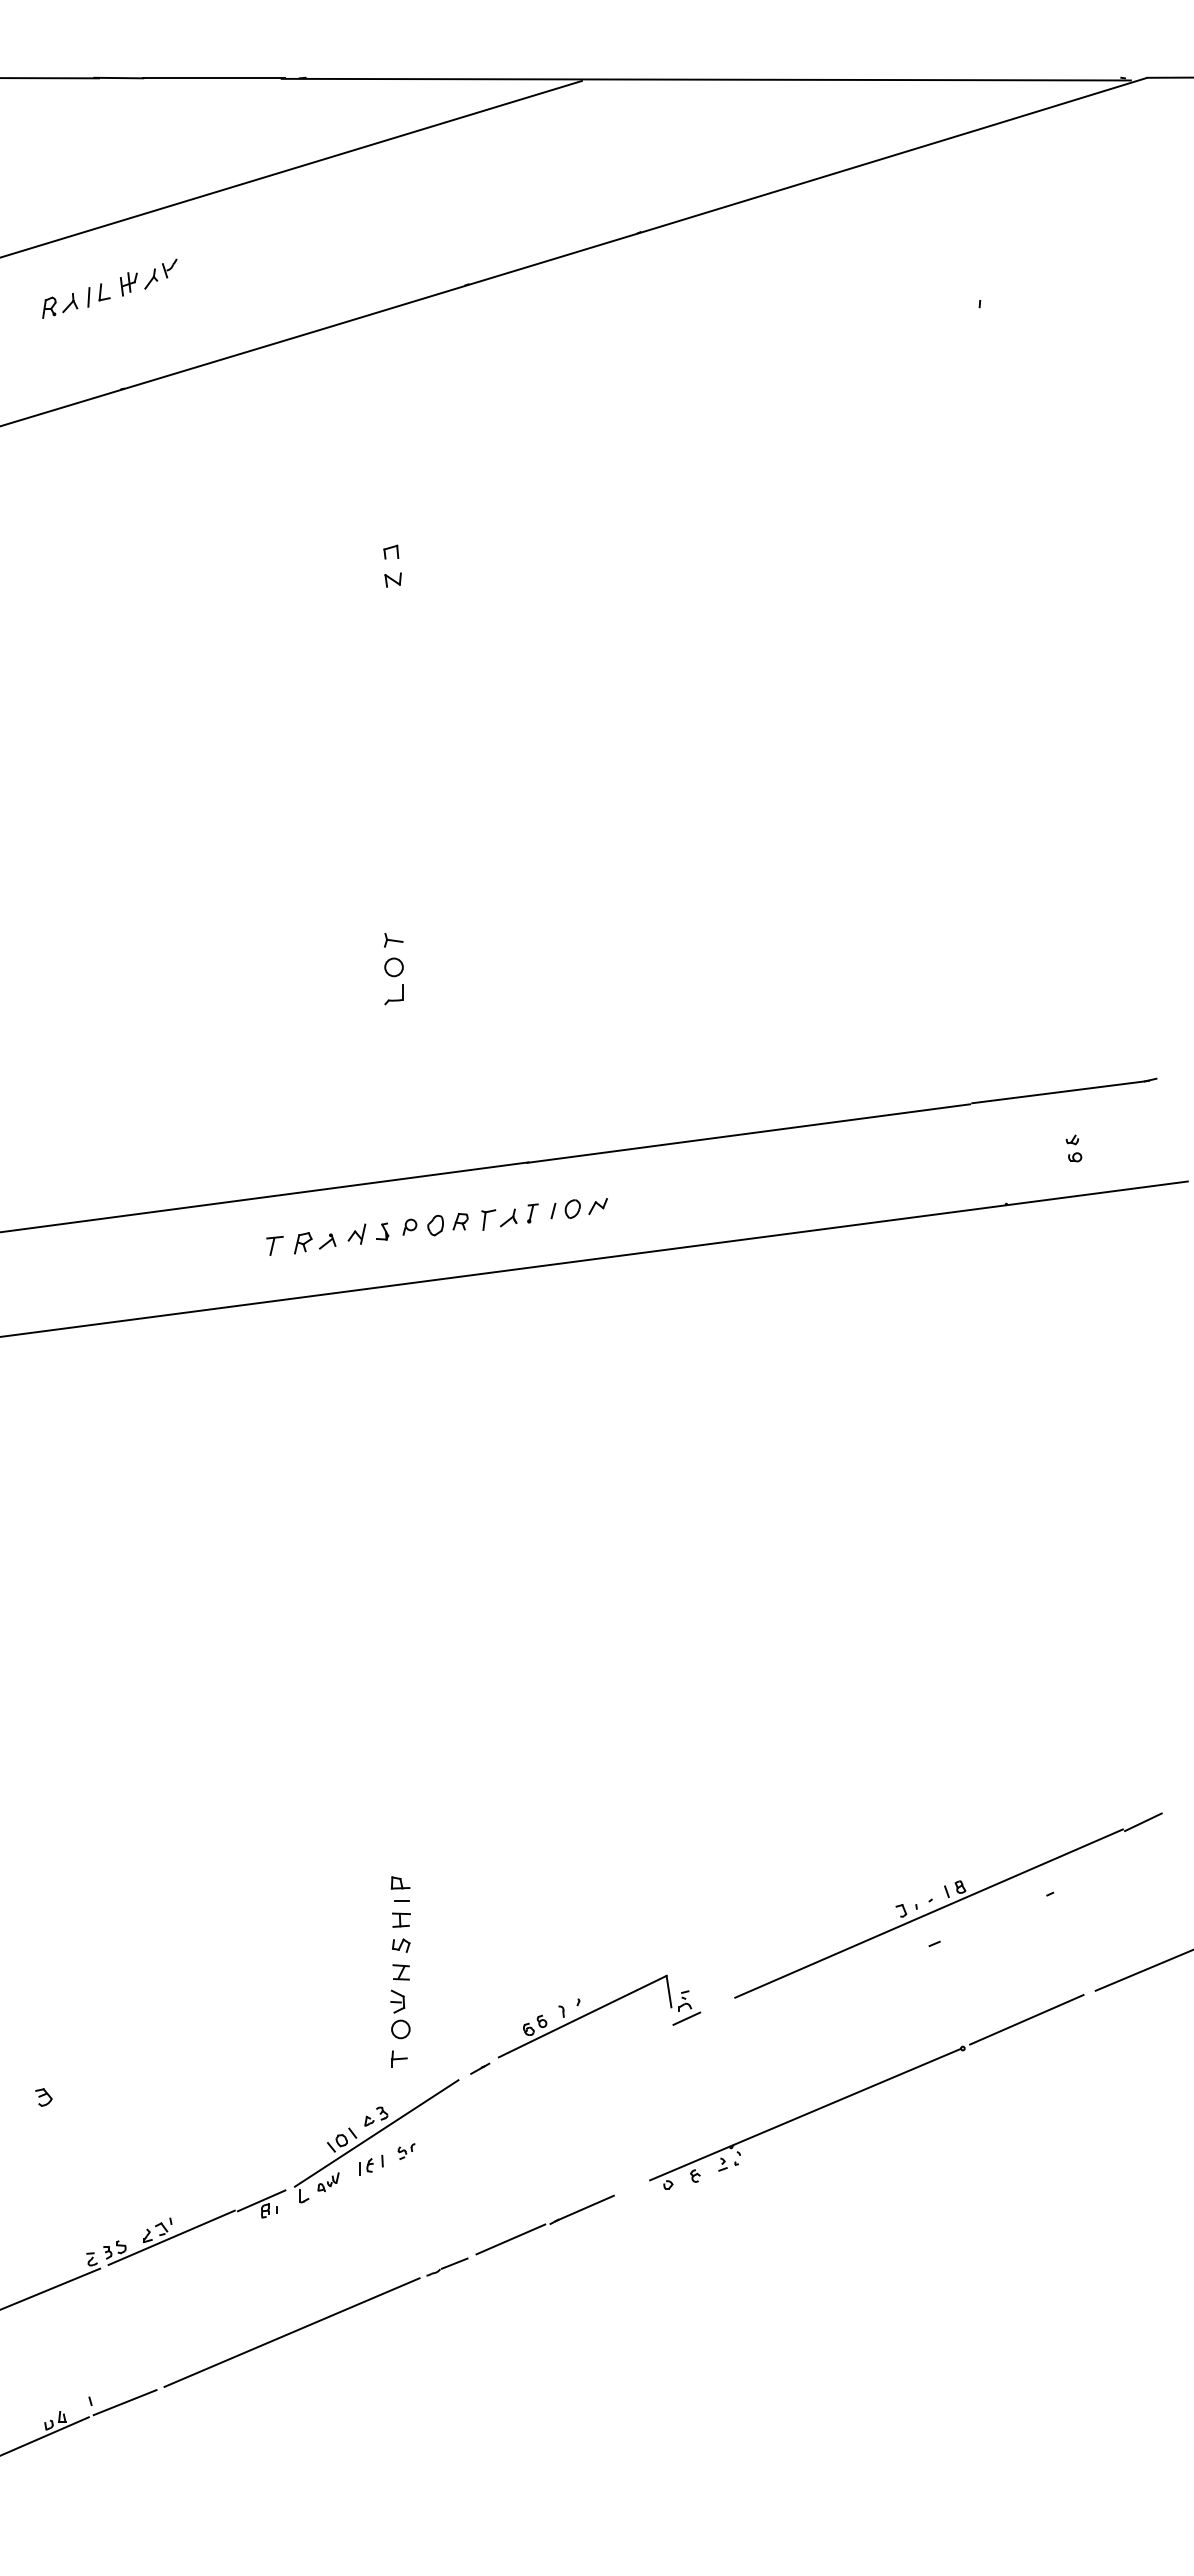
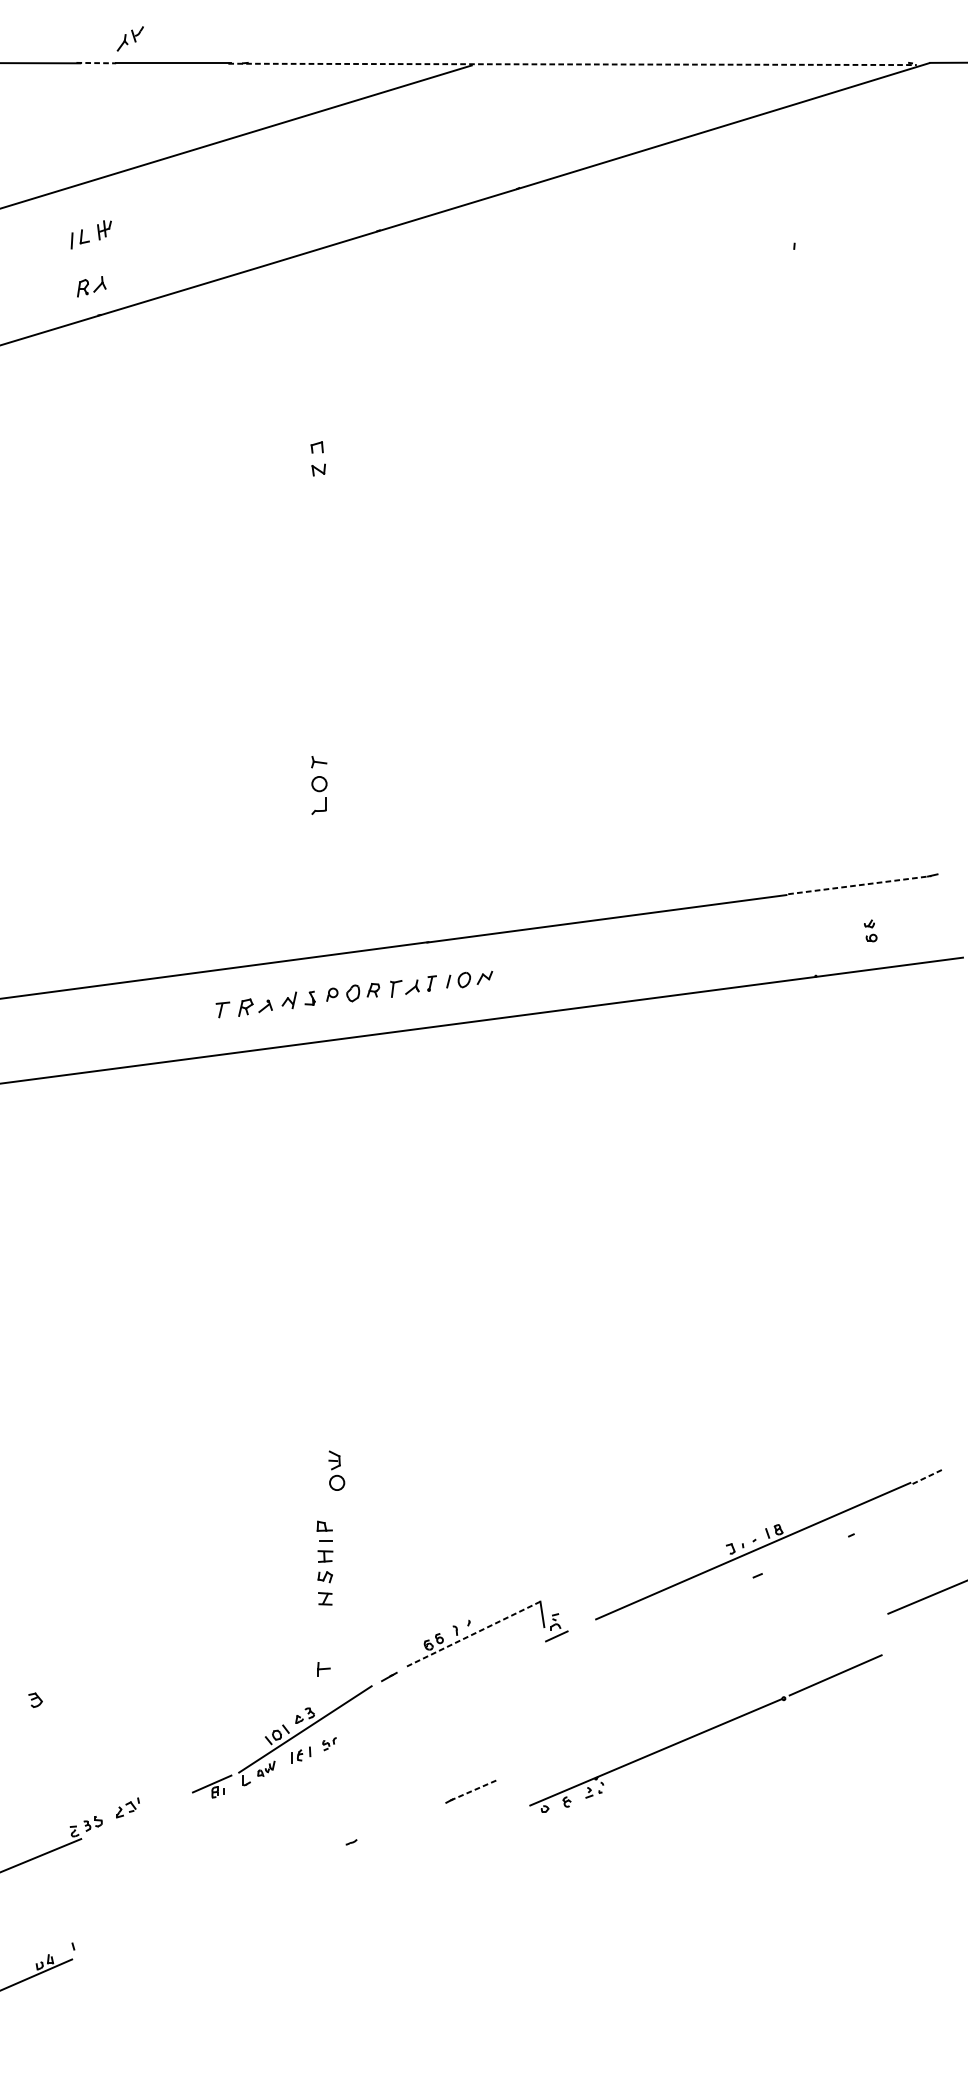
line: (119, 78) -> (96, 63), solid -> dashed
line: (706, 79) -> (572, 64), solid -> dashed
part: (160, 273) -> (130, 38), moved
part: (60, 305) -> (92, 286), moved
line: (1061, 1092) -> (860, 885), solid -> dashed
line: (1142, 1822) -> (926, 1477), solid -> dashed
part: (400, 2014) -> (336, 1470), moved
line: (582, 2016) -> (472, 1634), solid -> dashed
part: (866, 2091) -> (705, 1733), moved
line: (584, 2208) -> (473, 1790), solid -> dashed
line: (171, 2237) -> (139, 1813), removed
line: (510, 2239) -> (413, 1815), removed
line: (454, 2263) -> (368, 1834), removed
line: (291, 2332) -> (236, 1890), removed
line: (124, 2402) -> (100, 1947), removed

